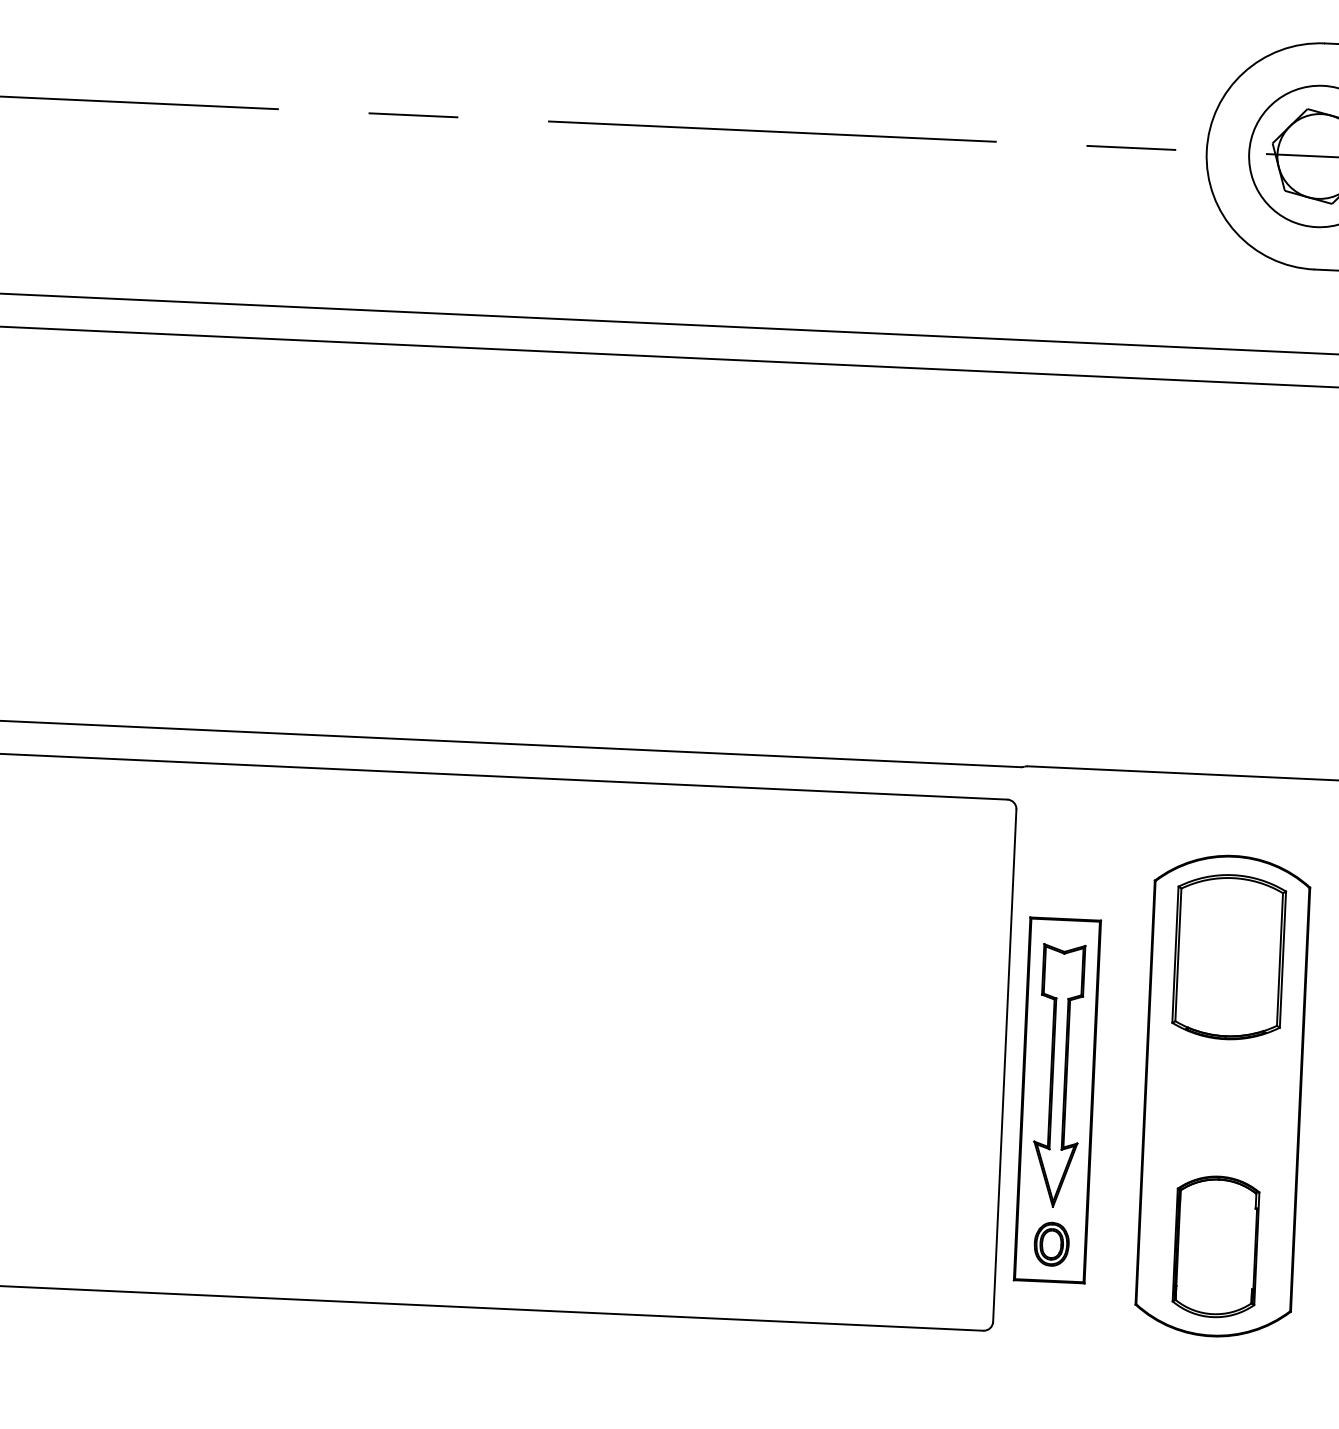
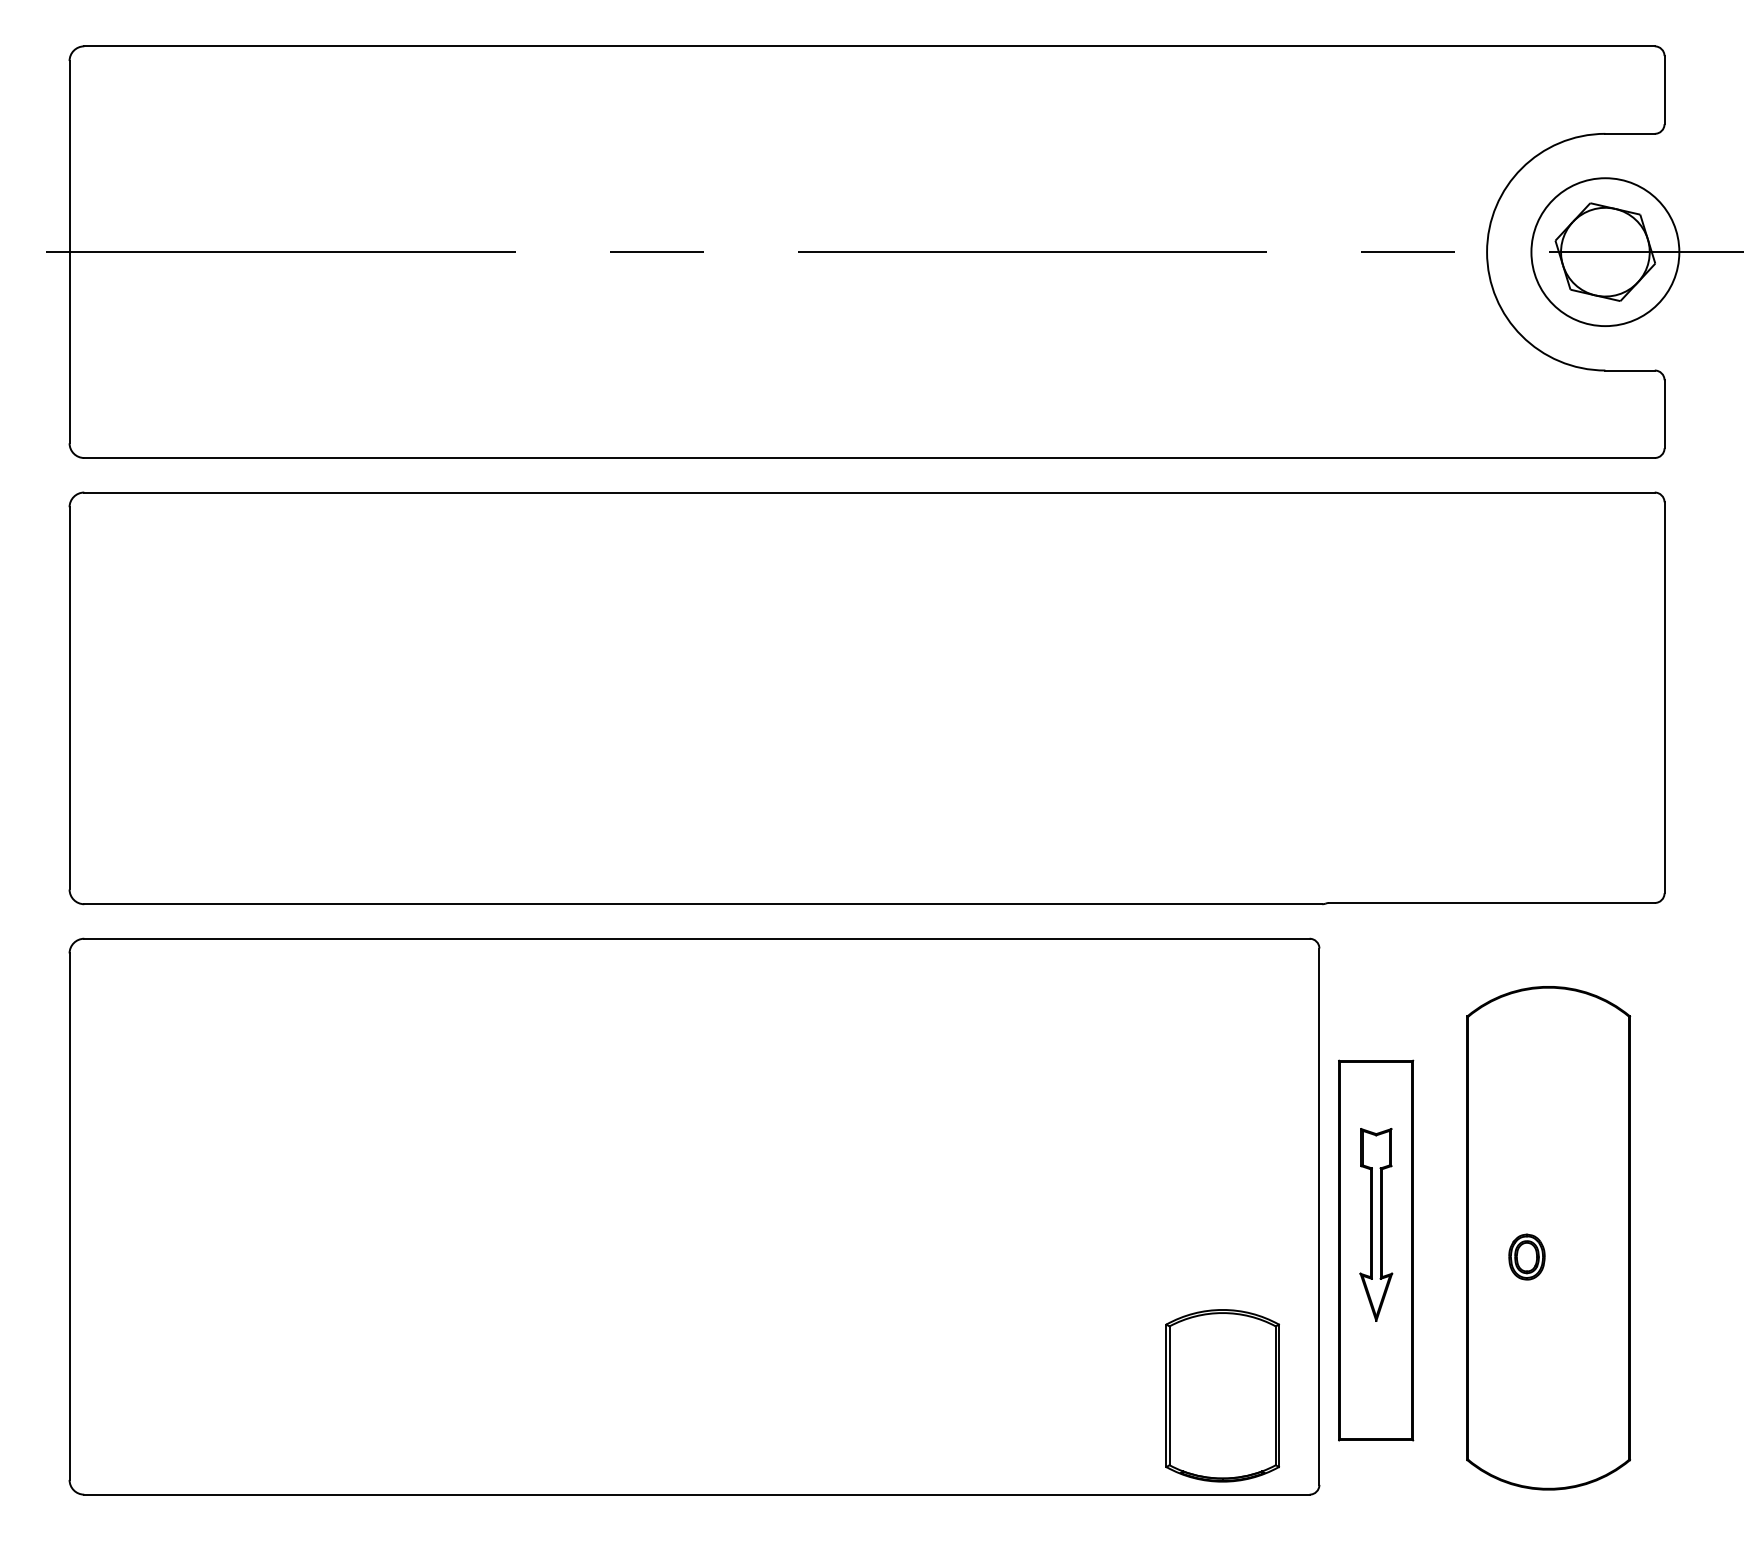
part: (1229, 956) -> (1222, 1395), moved
part: (1058, 1075) -> (1375, 1224), size x0.7
part: (1051, 1243) -> (1526, 1256), moved
part: (1215, 1246) -> (1548, 1395), removed

